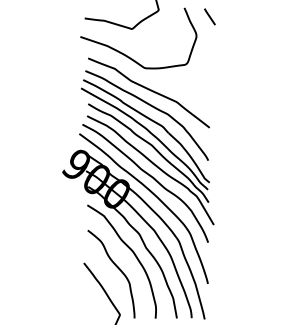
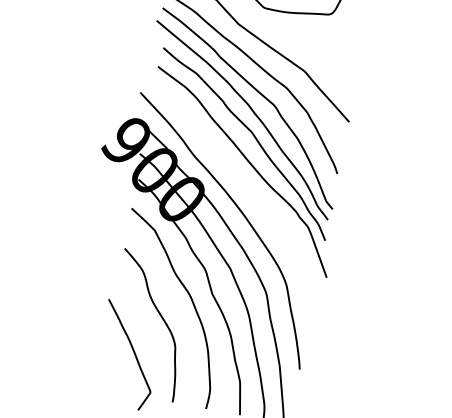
curve: (149, 176) -> (238, 181), removed

